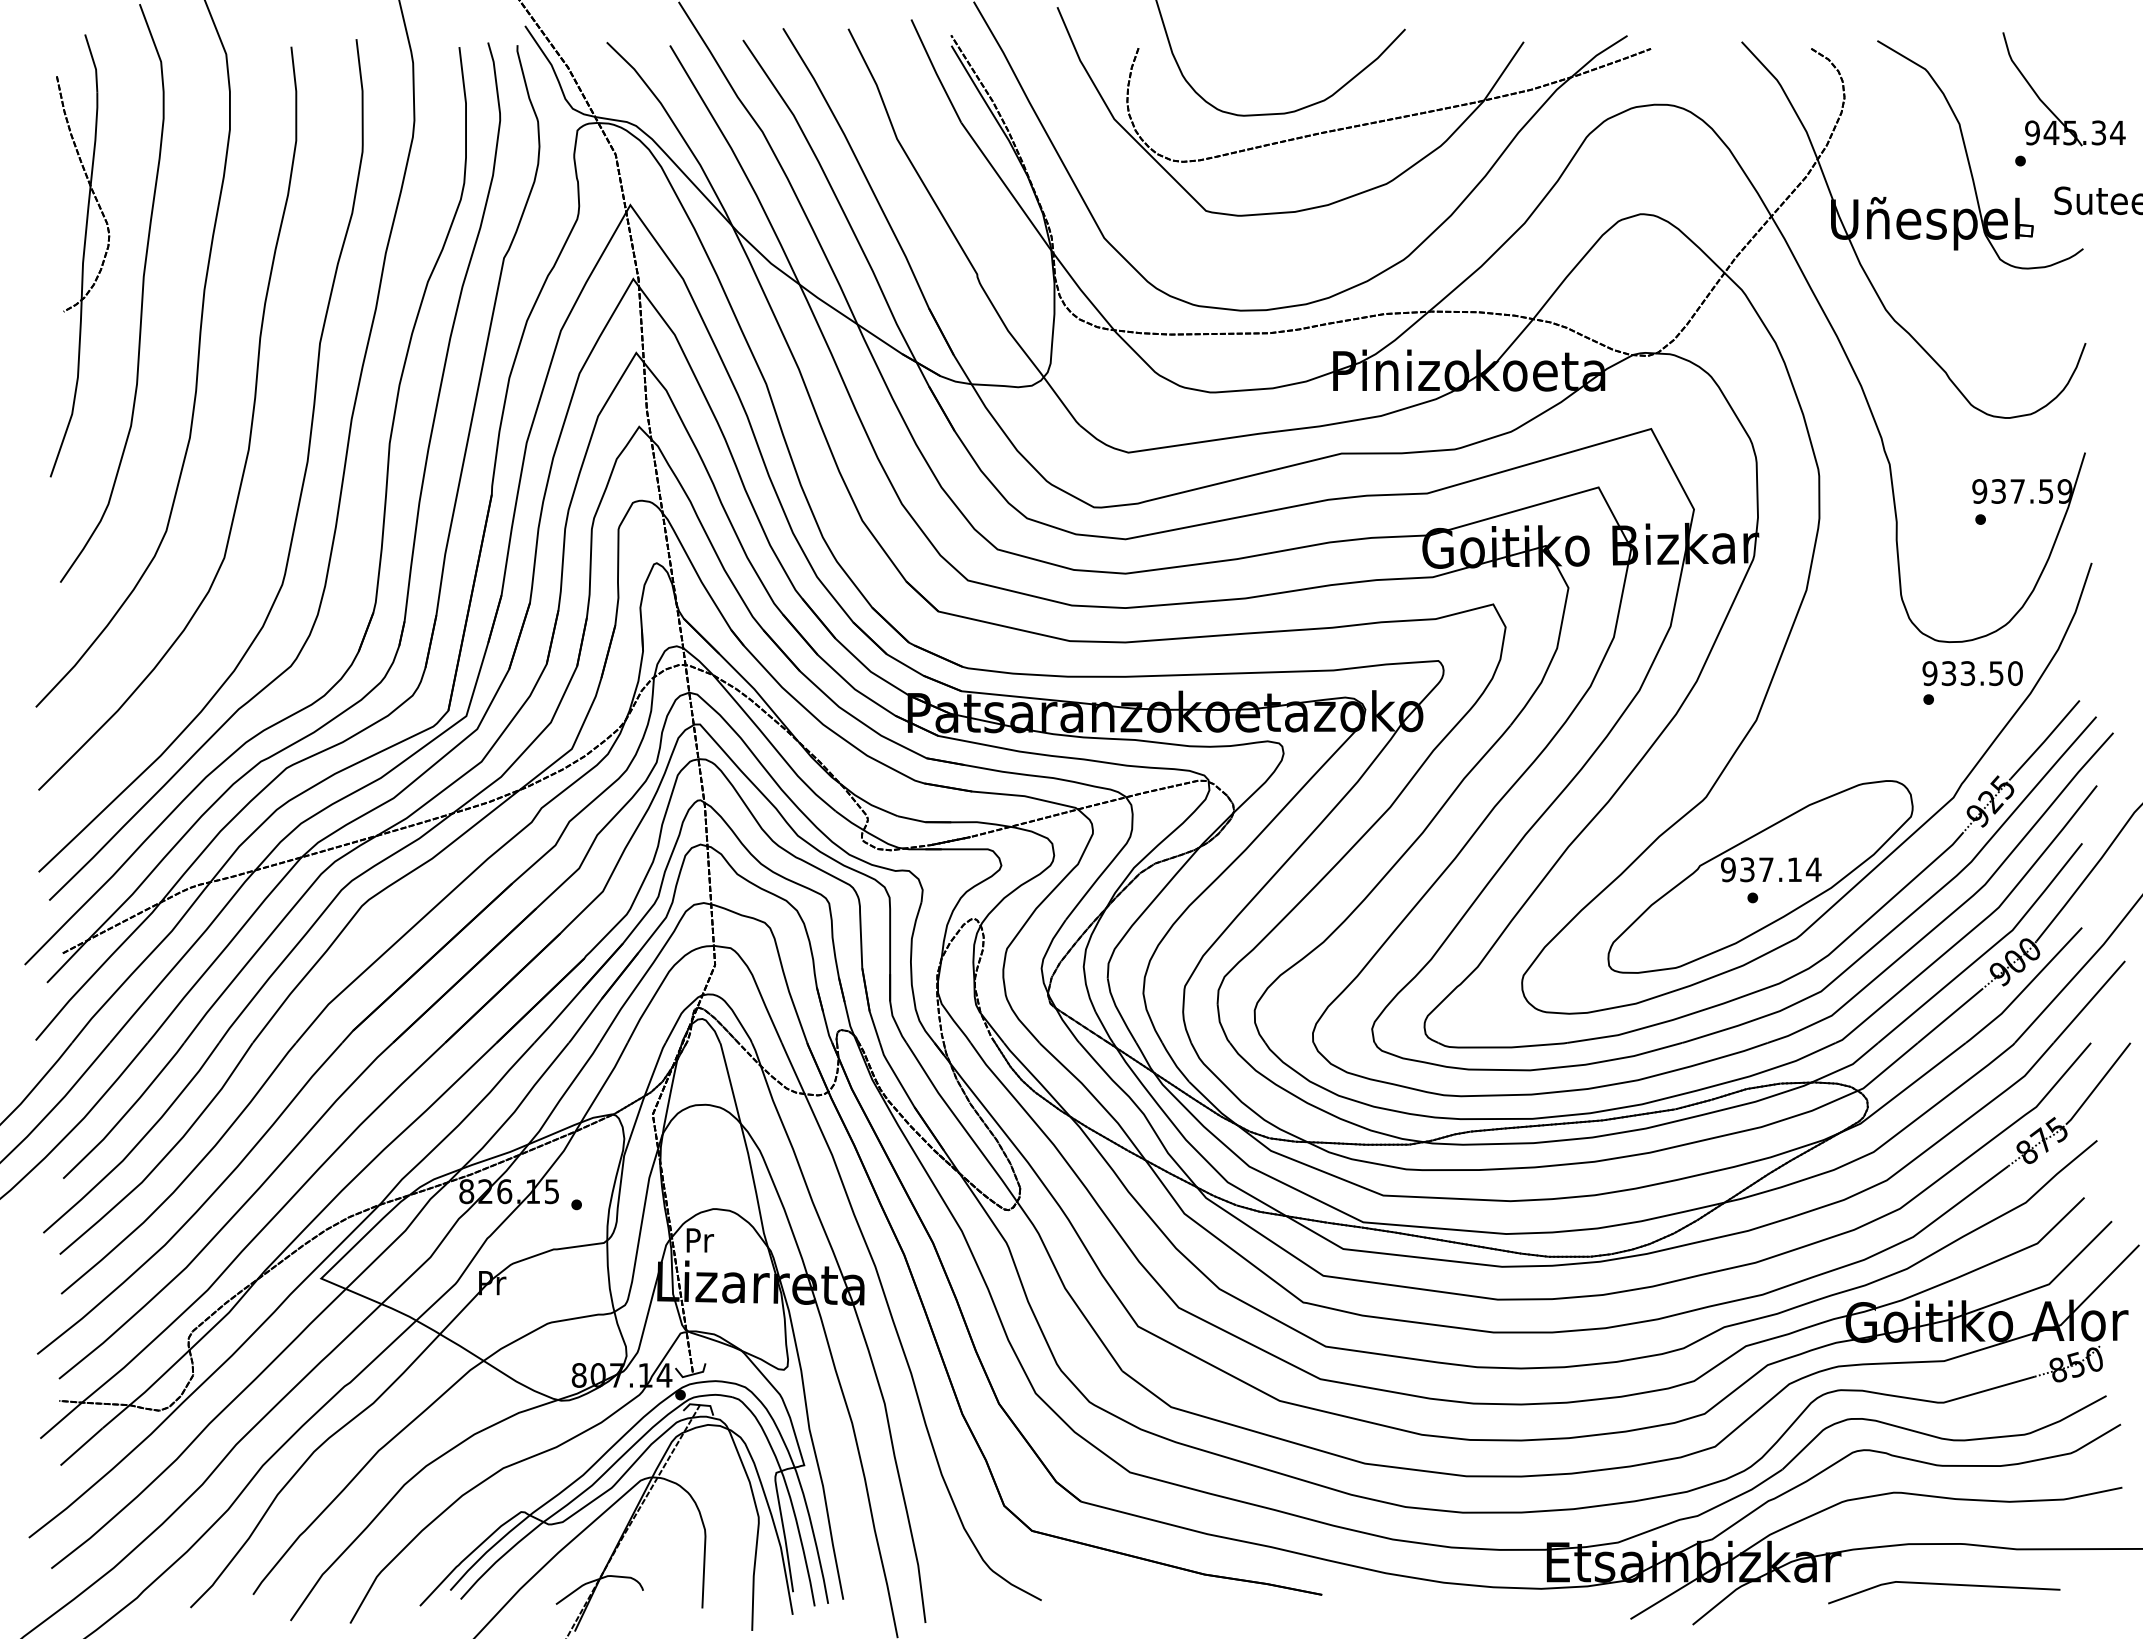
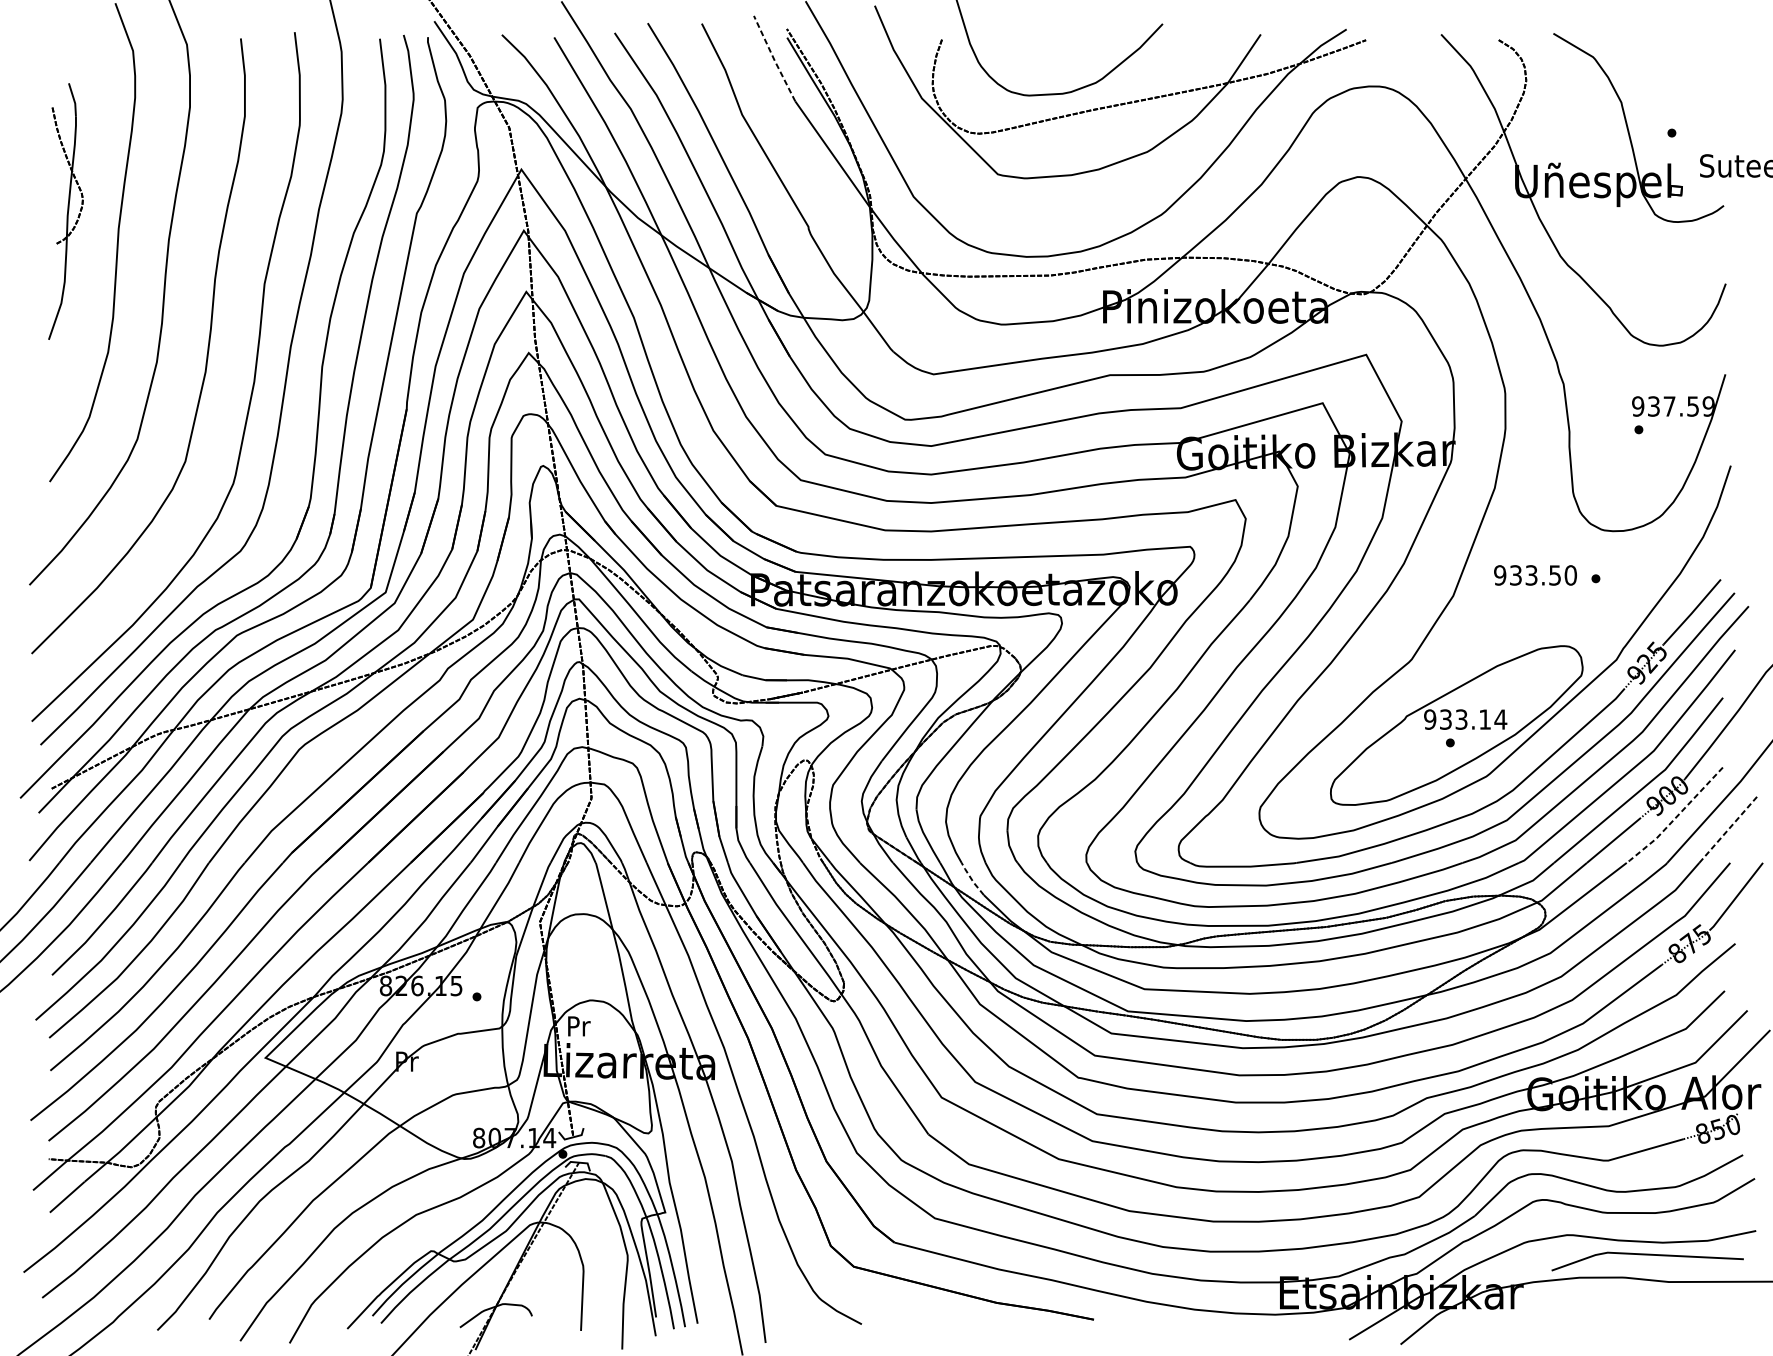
line: (935, 72) -> (773, 59), solid -> dashed
part: (2046, 104) -> (1693, 86), removed
part: (79, 255) -> (65, 211), size x0.7
text: (1972, 673) -> (1535, 575), moved
text: (1766, 869) -> (1461, 719), 937.14 -> 933.14
line: (2024, 988) -> (1675, 817), solid -> dashed
line: (2089, 1001) -> (1728, 828), solid -> dashed
line: (1174, 1062) -> (971, 879), solid -> dashed
line: (1944, 1585) -> (1647, 1255), moved

